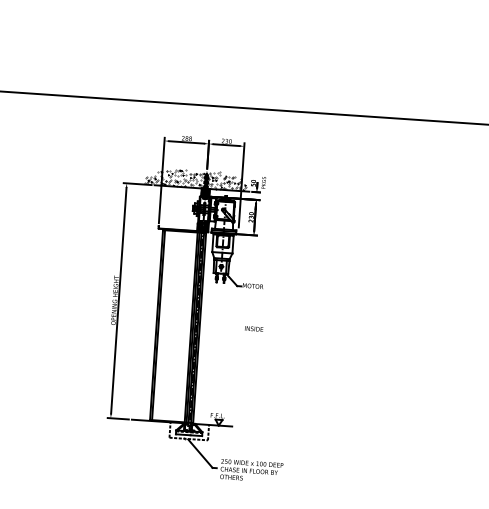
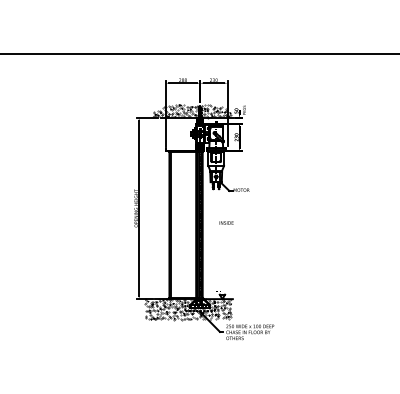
text: (254, 328) -> (226, 222), moved
hatch: (173, 436) -> (188, 309), added

